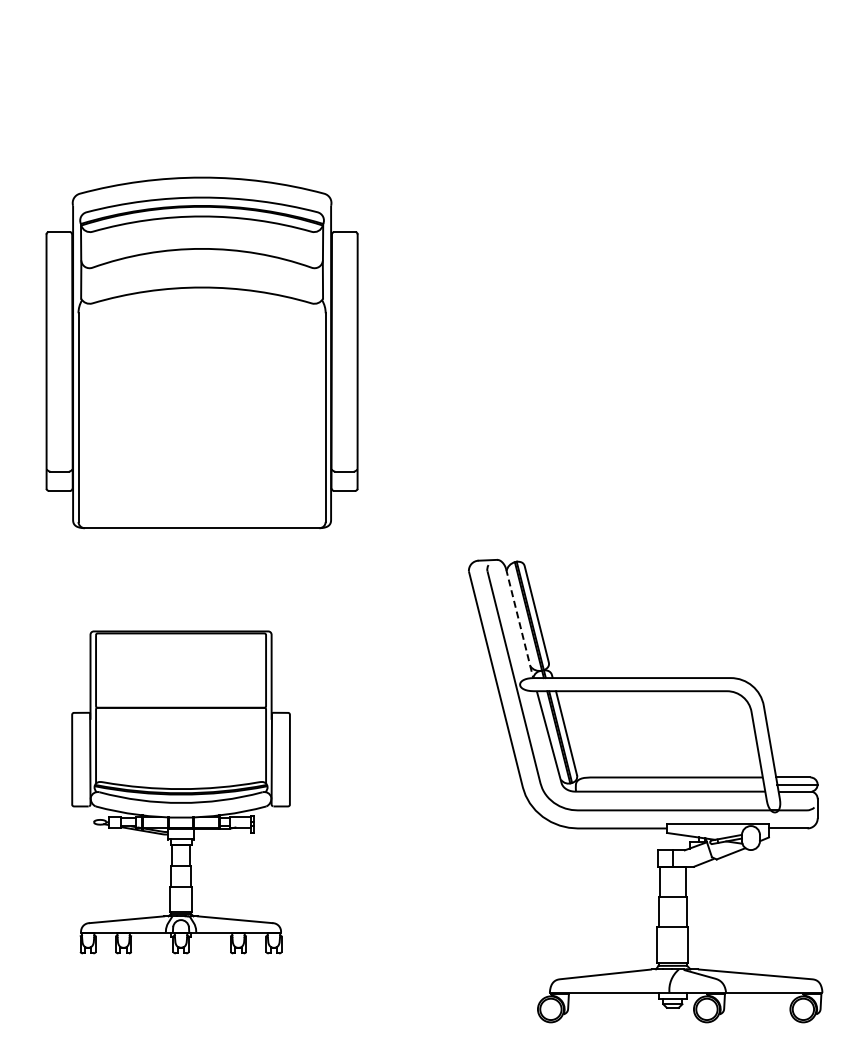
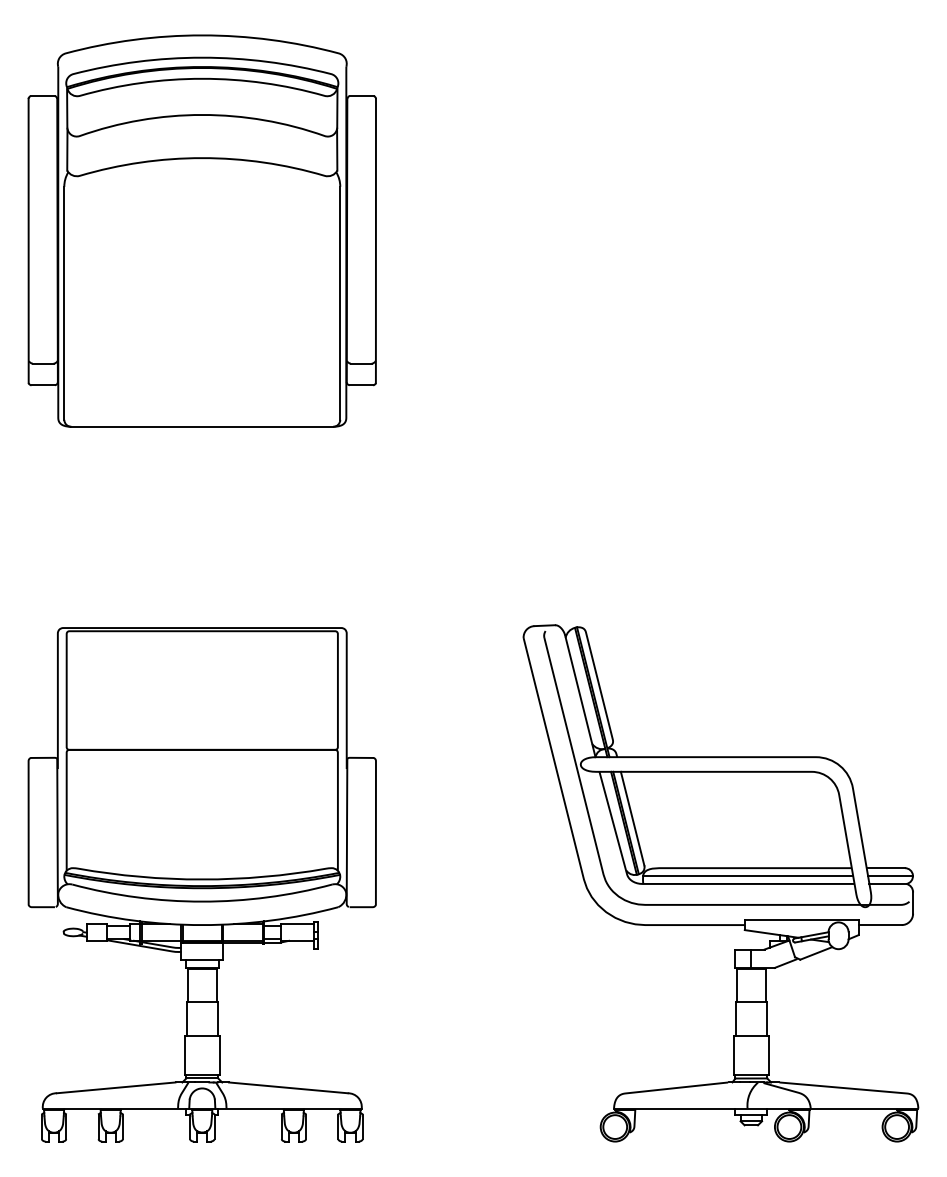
part: (201, 352) -> (201, 230), moved
line: (519, 623) -> (580, 696), dashed -> solid
line: (669, 784) -> (747, 875), added
part: (180, 792) -> (201, 884), size x1.43

